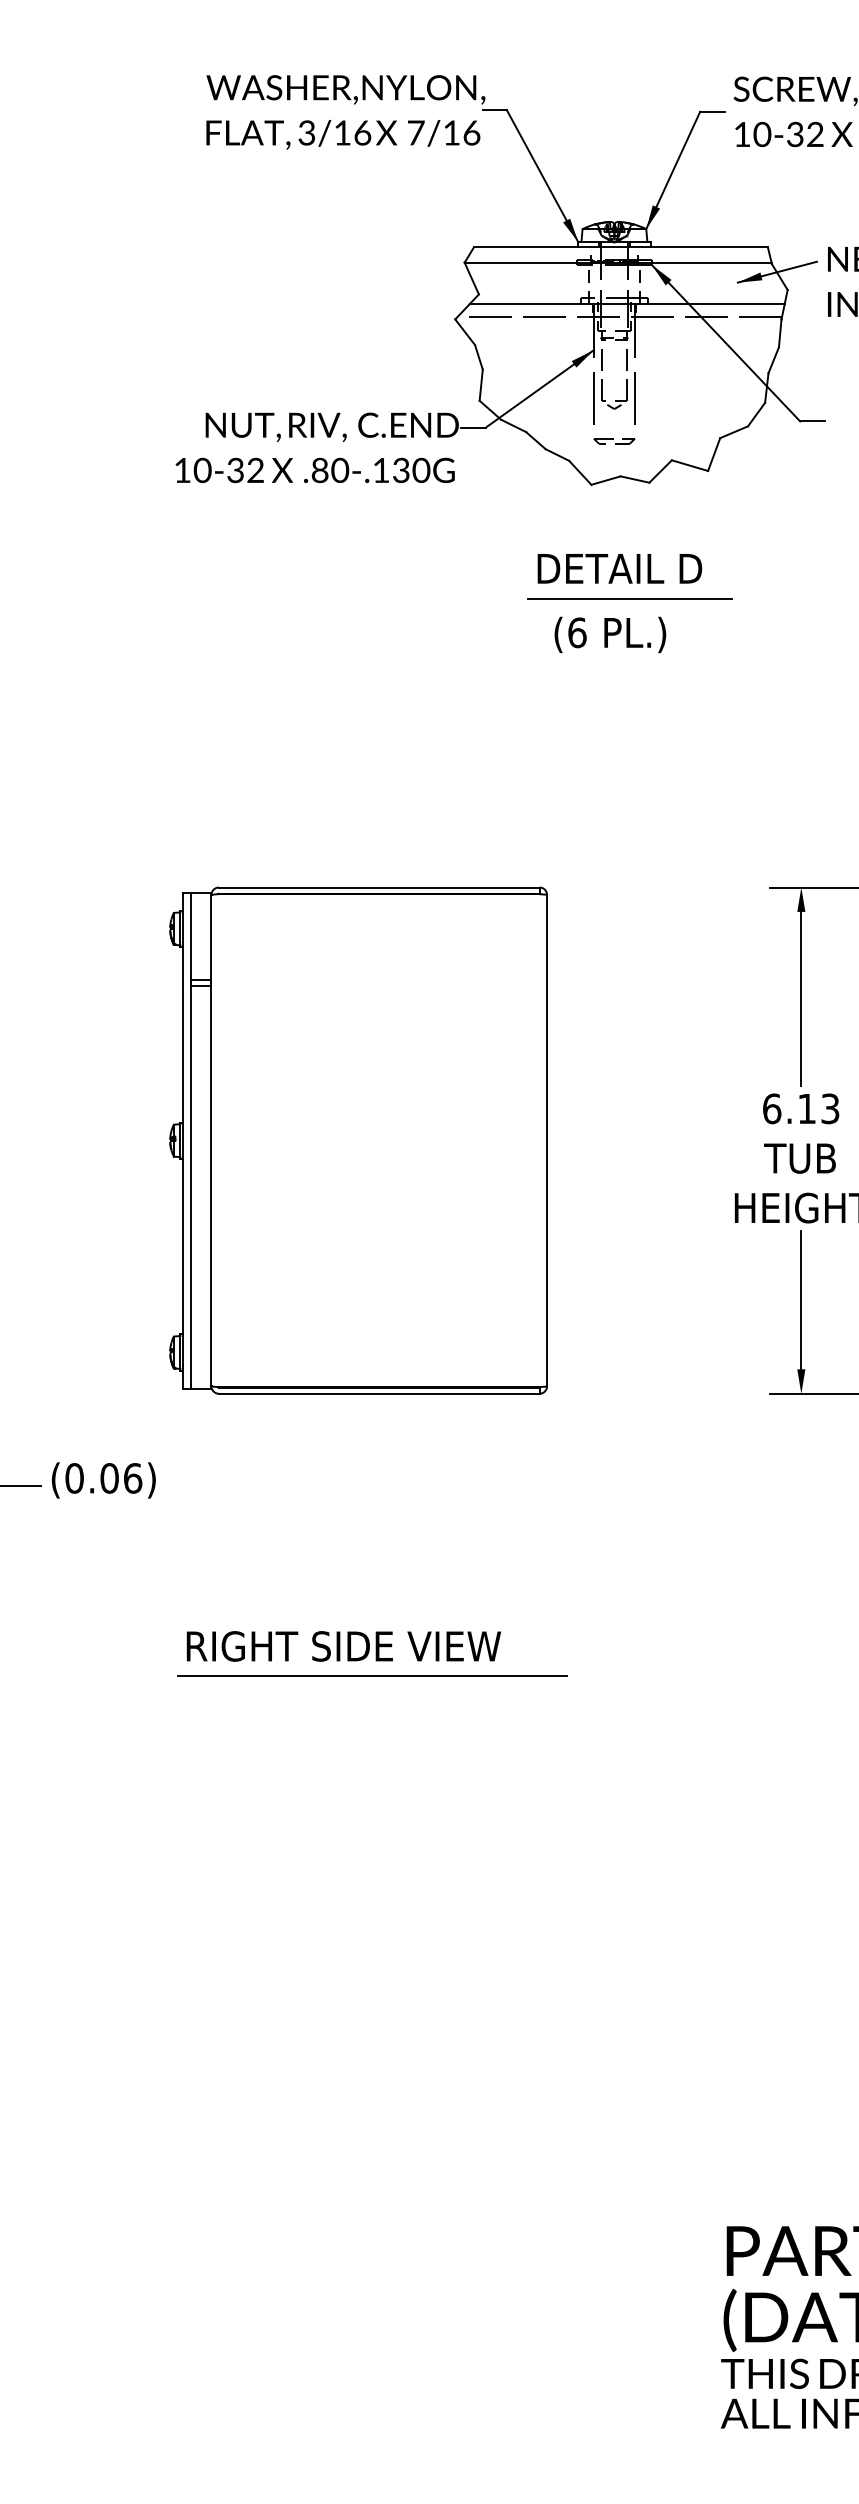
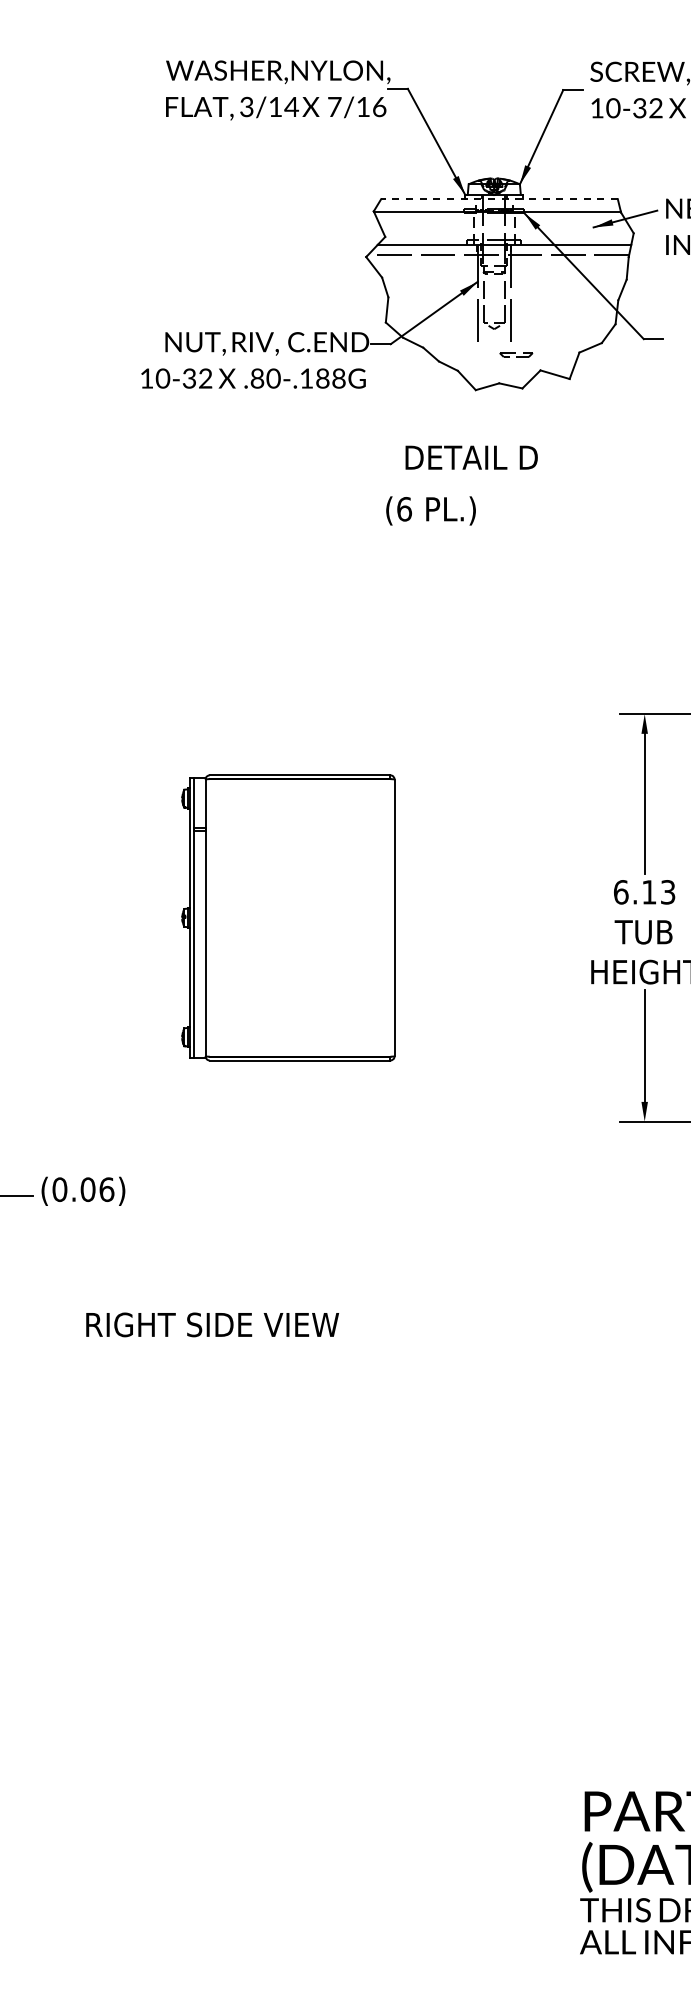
text: (362, 133) -> (291, 107), 3/16 -> 3/14
line: (620, 247) -> (499, 199), solid -> dashed
part: (614, 440) -> (516, 354), moved
text: (412, 470) -> (331, 378), .80-.130G -> .80-.188G
text: (619, 568) -> (471, 457), moved
line: (629, 598) -> (506, 481), removed
text: (609, 634) -> (430, 510), moved
part: (358, 1140) -> (288, 917), size x0.7
text: (343, 1645) -> (212, 1324), moved
line: (371, 1675) -> (298, 1348), removed

